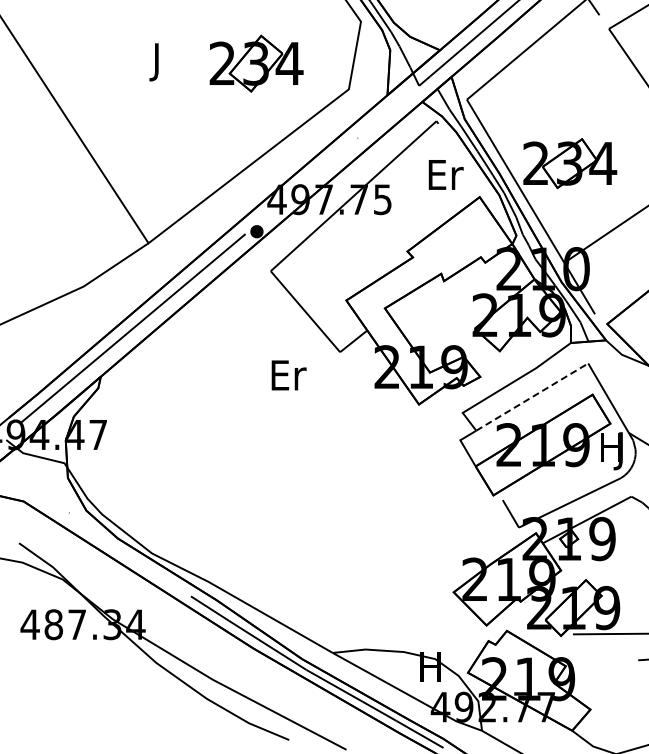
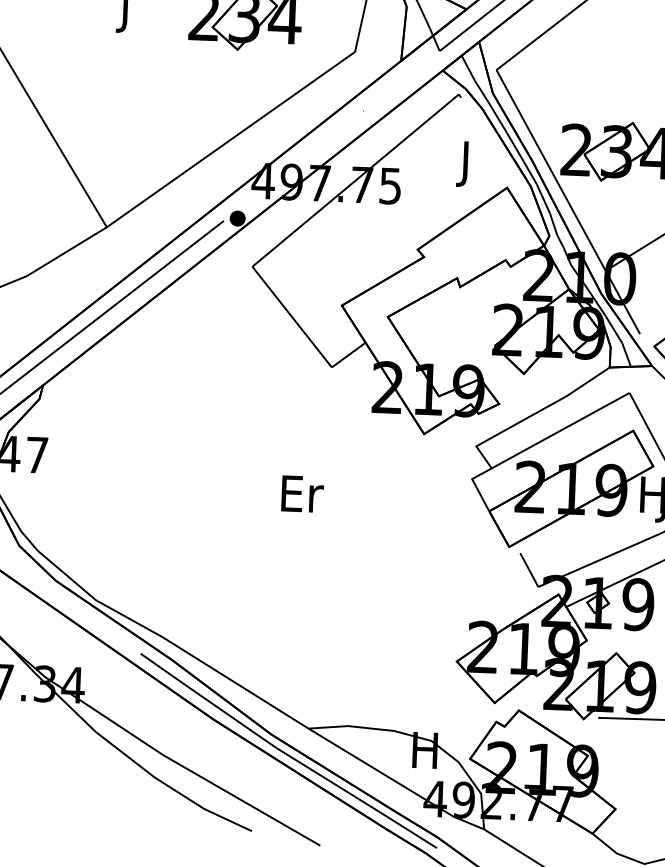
text: (445, 179) -> (466, 164), Er -> J
text: (288, 375) -> (301, 494), moved
line: (532, 396) -> (560, 429), dashed -> solid

